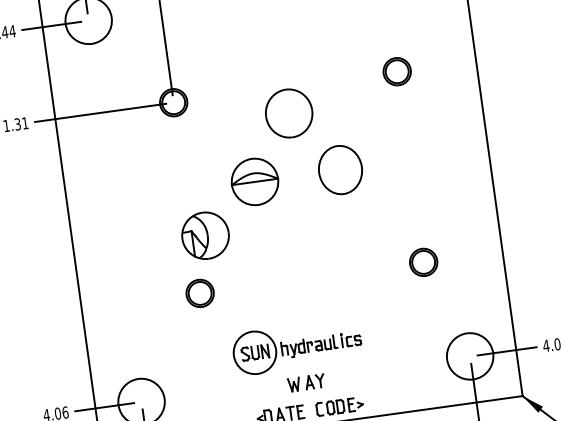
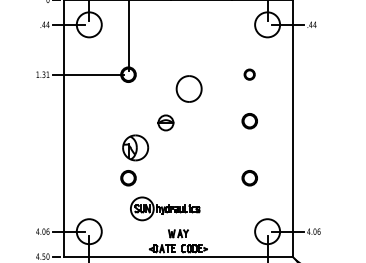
circle: (396, 71) -> (249, 74), size x0.7
circle: (408, 157) -> (249, 121), added
part: (338, 169) -> (211, 122), removed
part: (254, 181) -> (165, 122), size x0.6
part: (297, 346) -> (165, 208), moved

